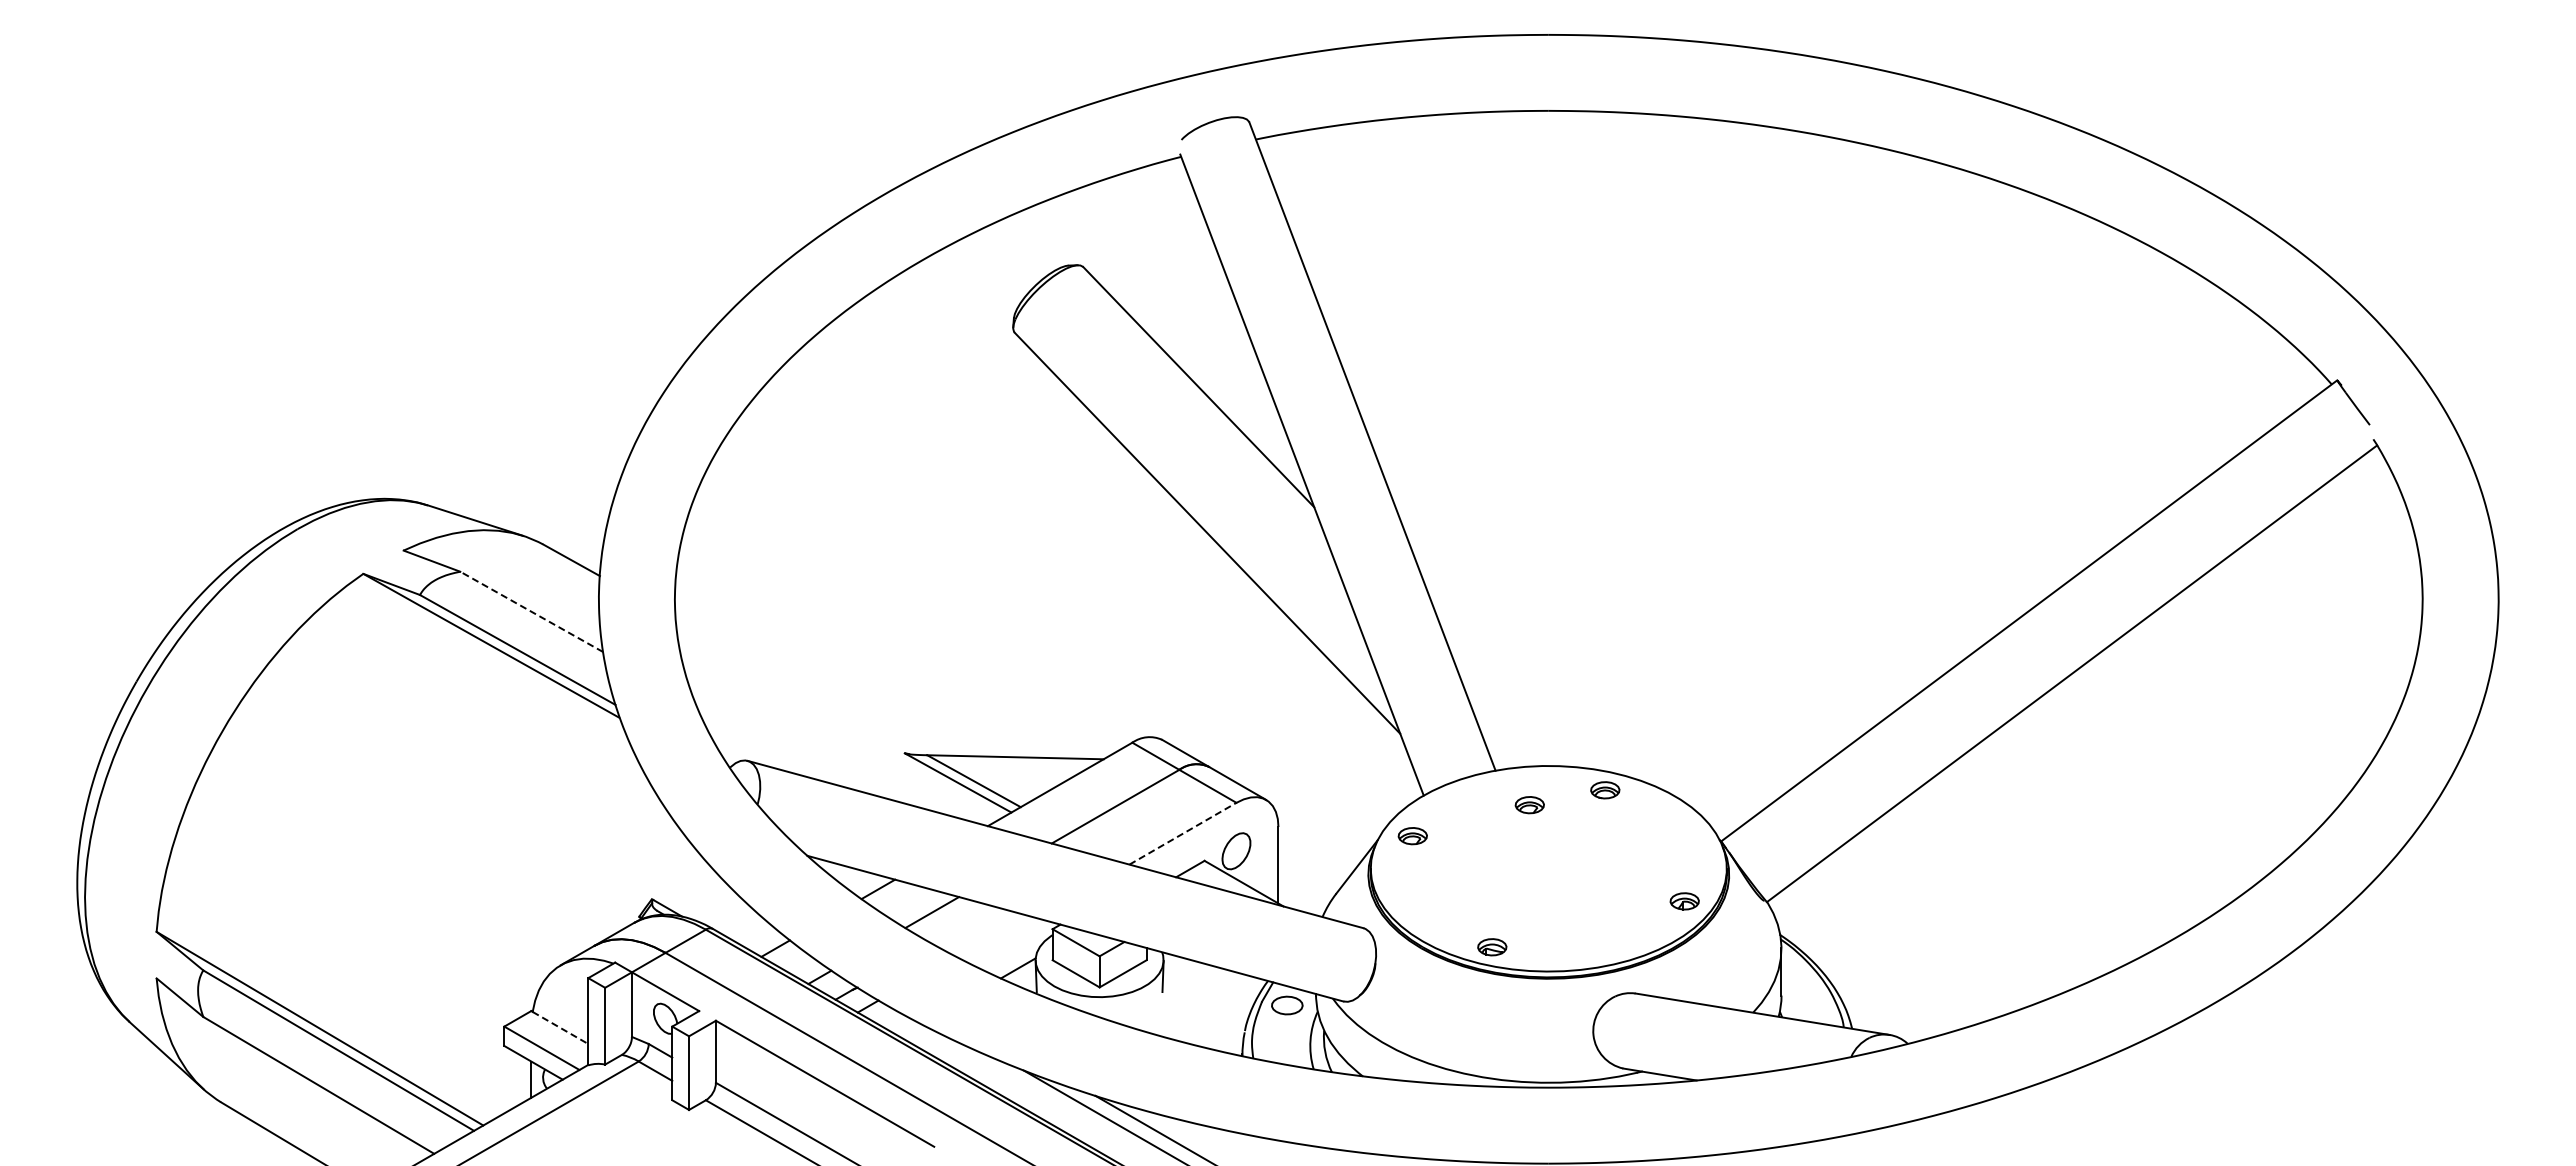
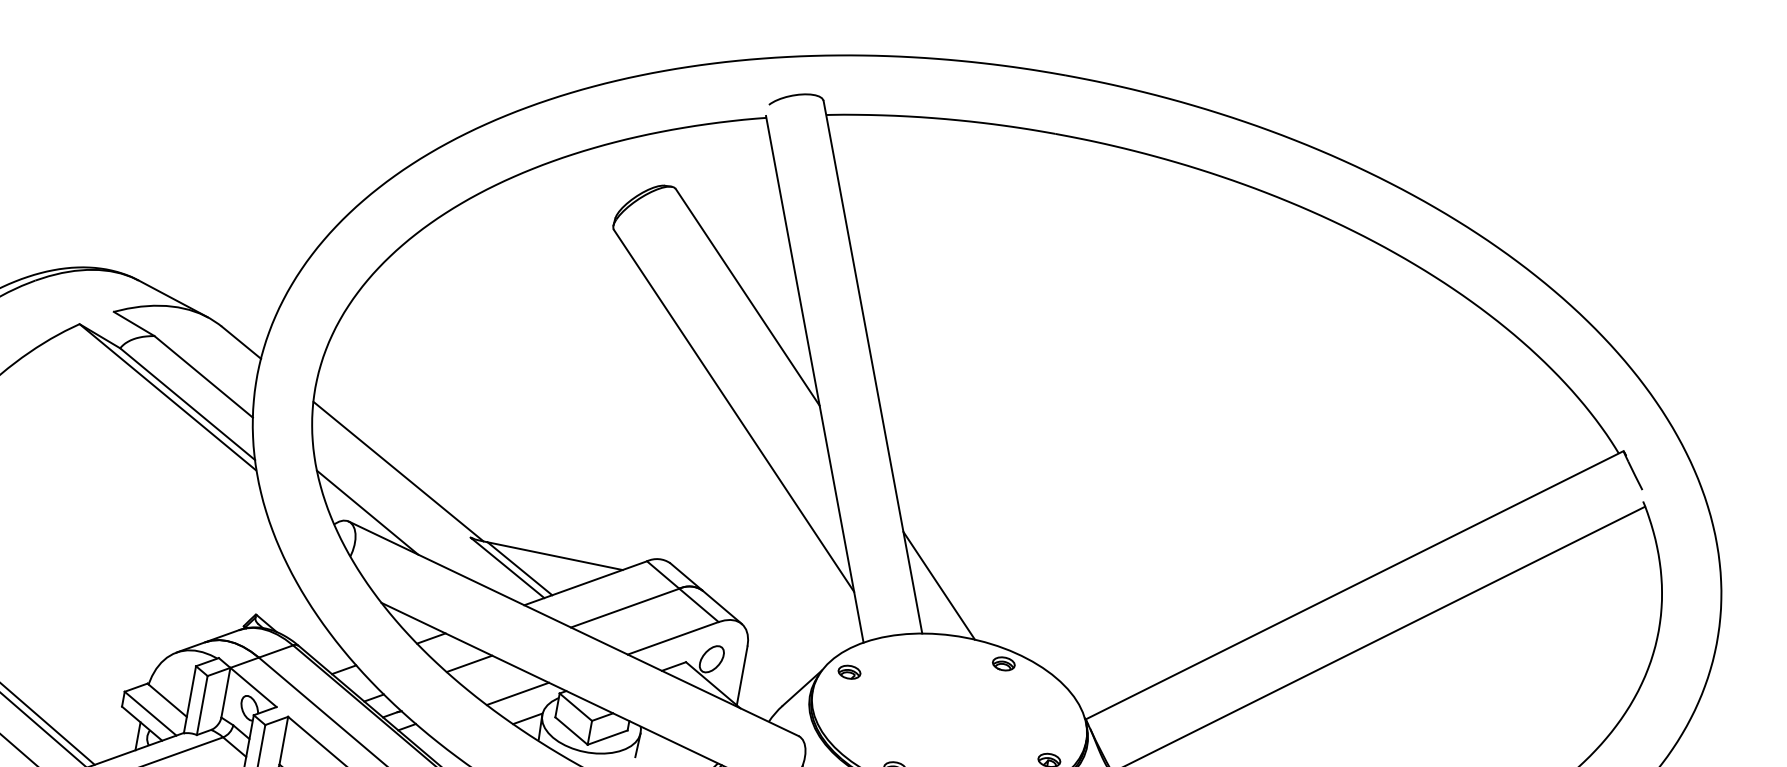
line: (531, 611) -> (203, 376), dashed -> solid
line: (798, 686) -> (398, 471), added
line: (1505, 706) -> (938, 585), added
line: (768, 745) -> (367, 512), added
part: (1529, 805) -> (943, 665), removed
line: (1182, 833) -> (672, 638), dashed -> solid
line: (999, 939) -> (517, 693), added
line: (560, 1028) -> (167, 701), dashed -> solid

